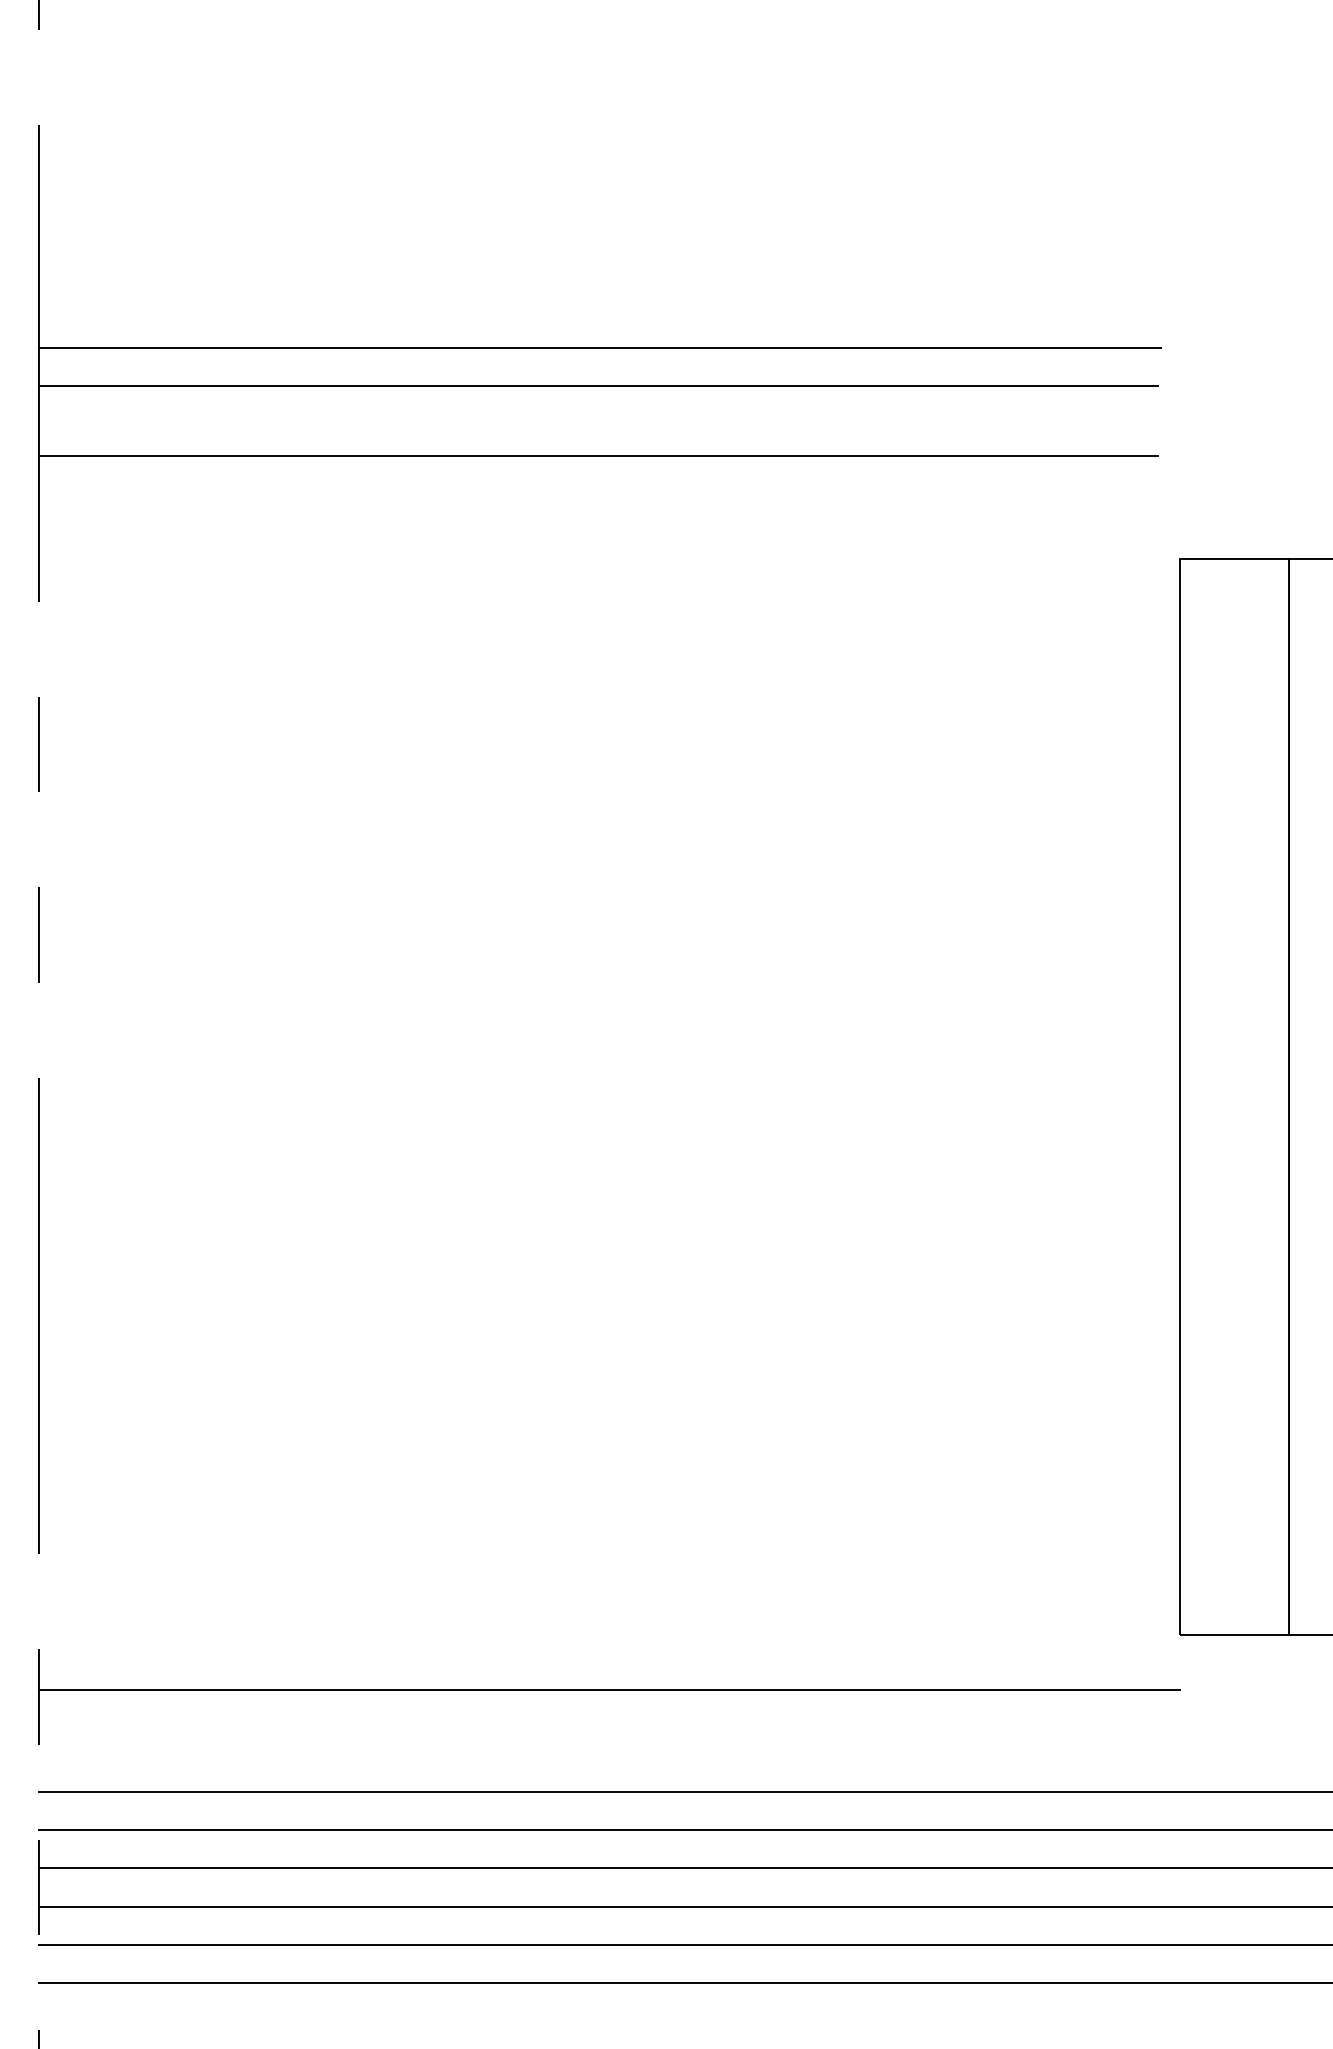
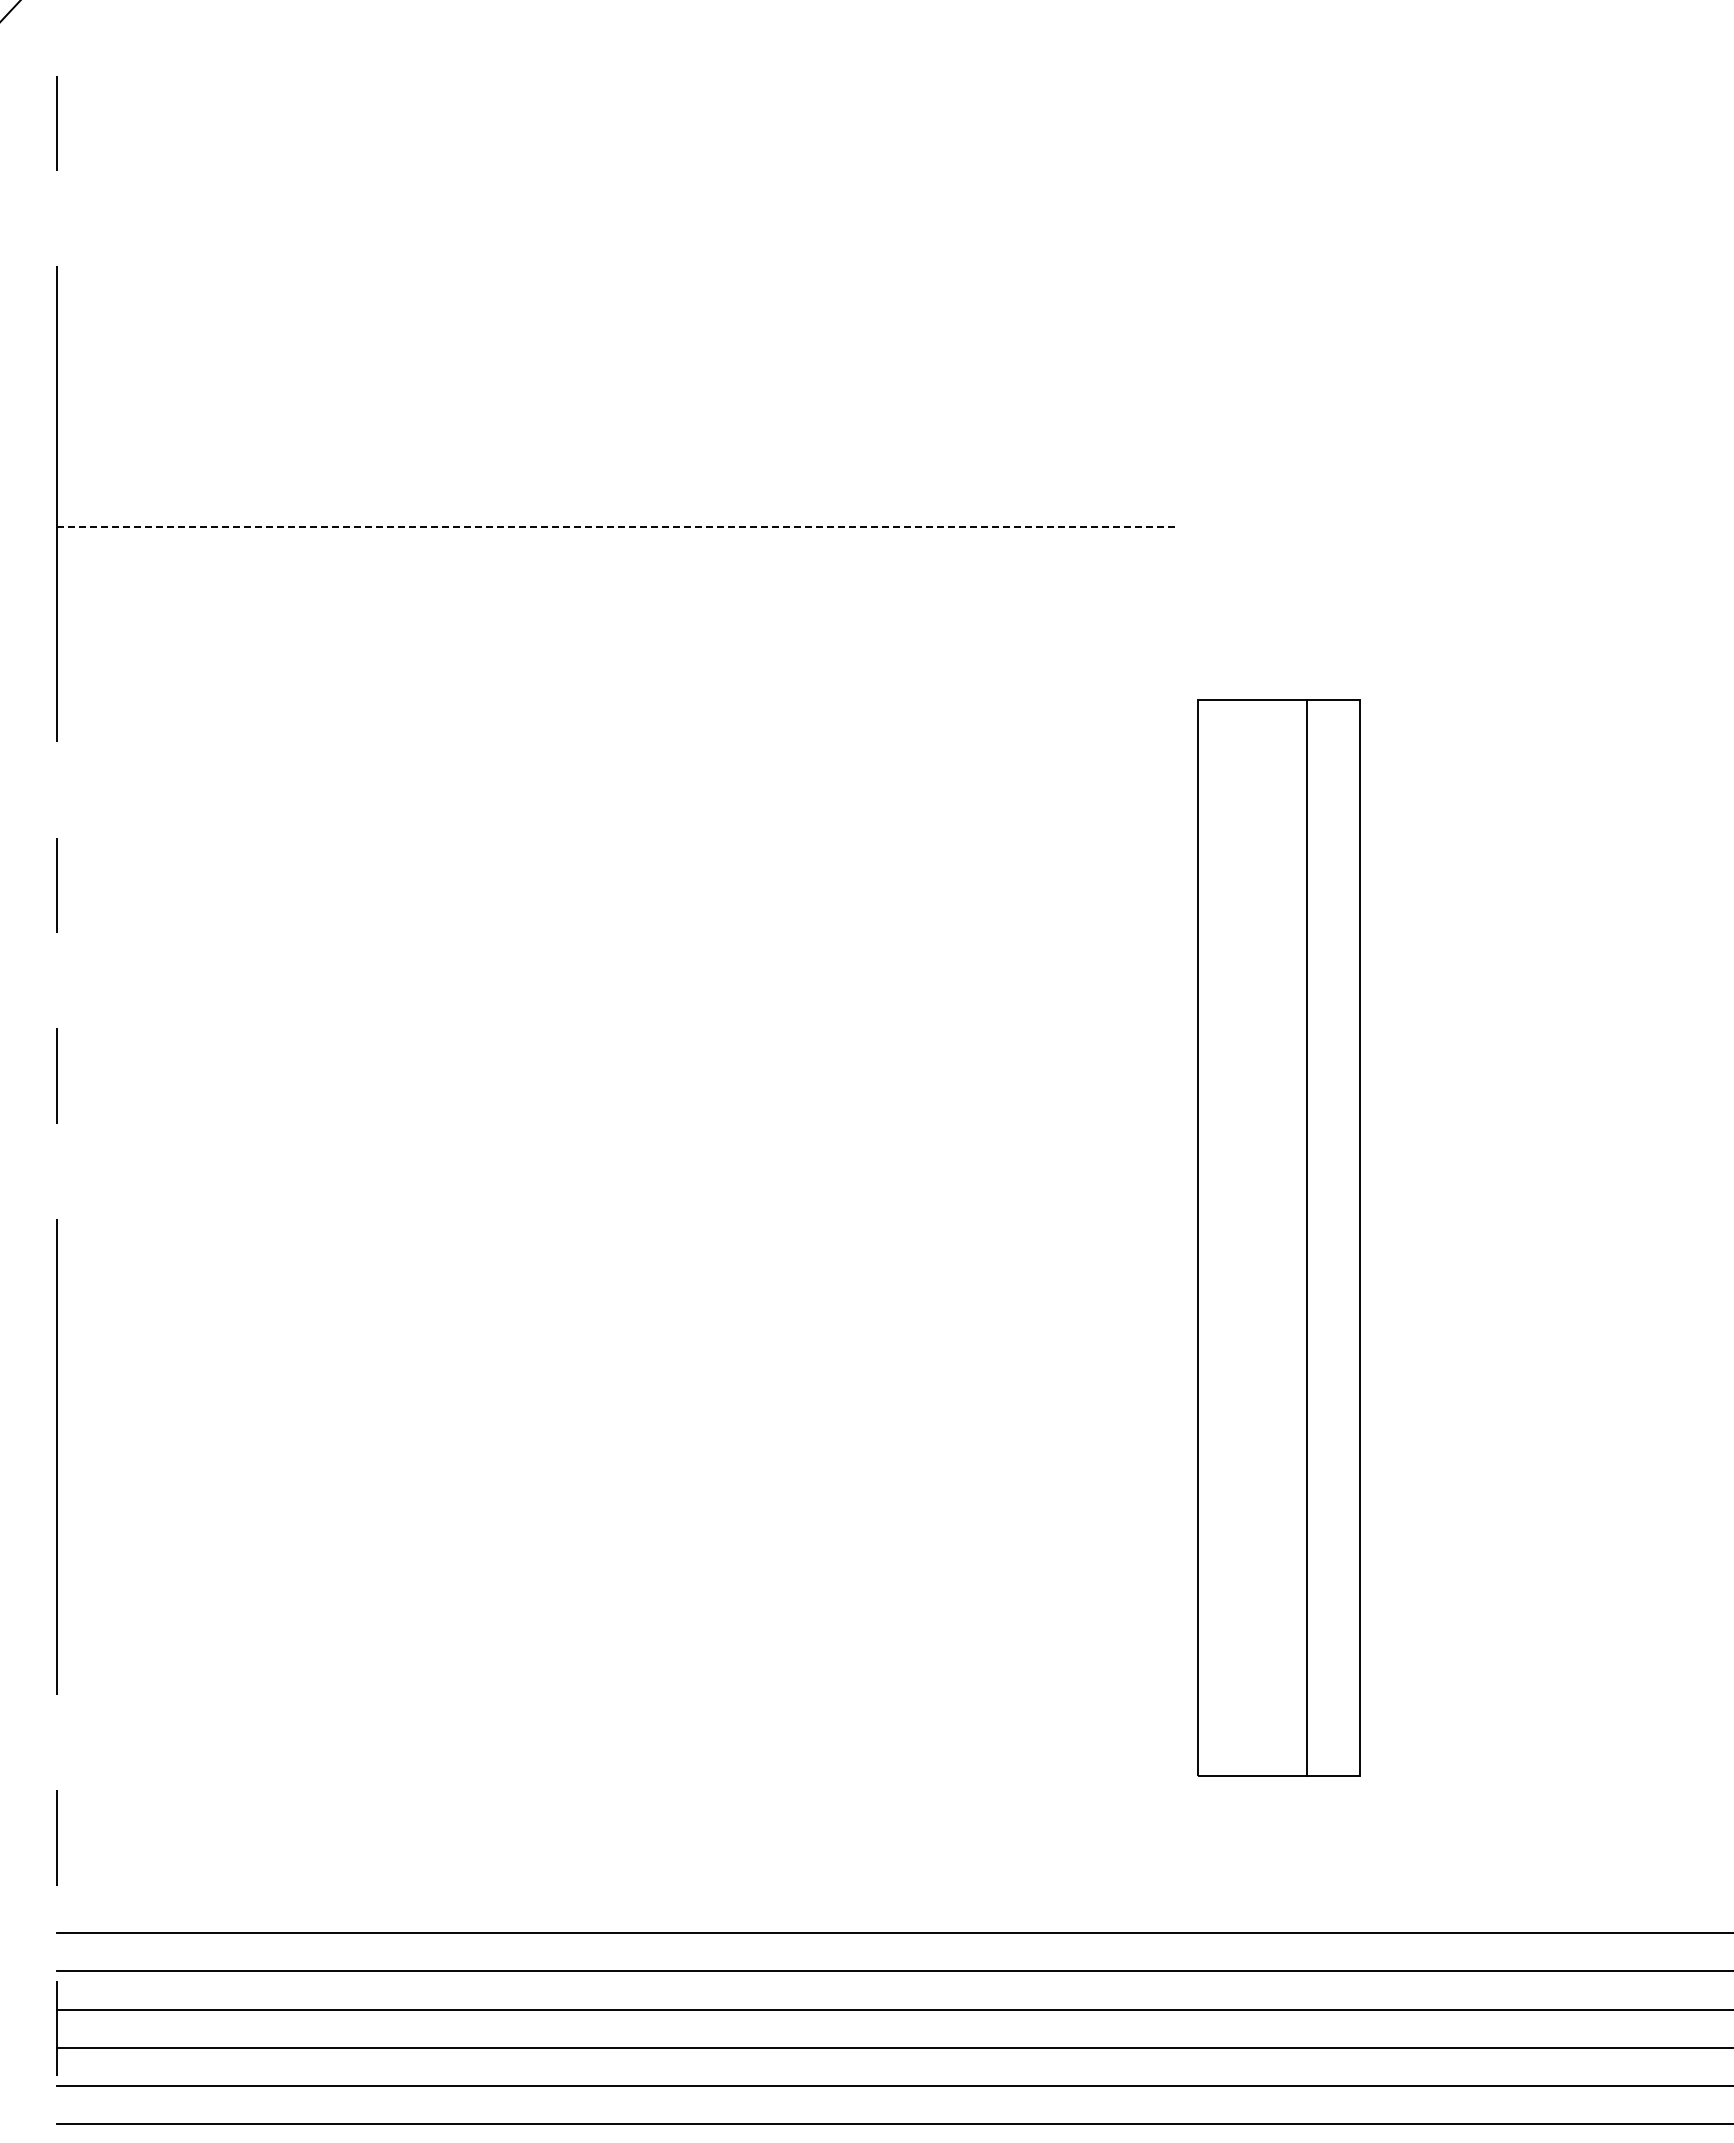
line: (600, 348) -> (618, 489), removed
line: (598, 386) -> (616, 527), solid -> dashed
line: (598, 455) -> (616, 596), removed
line: (609, 1689) -> (627, 1830), removed

